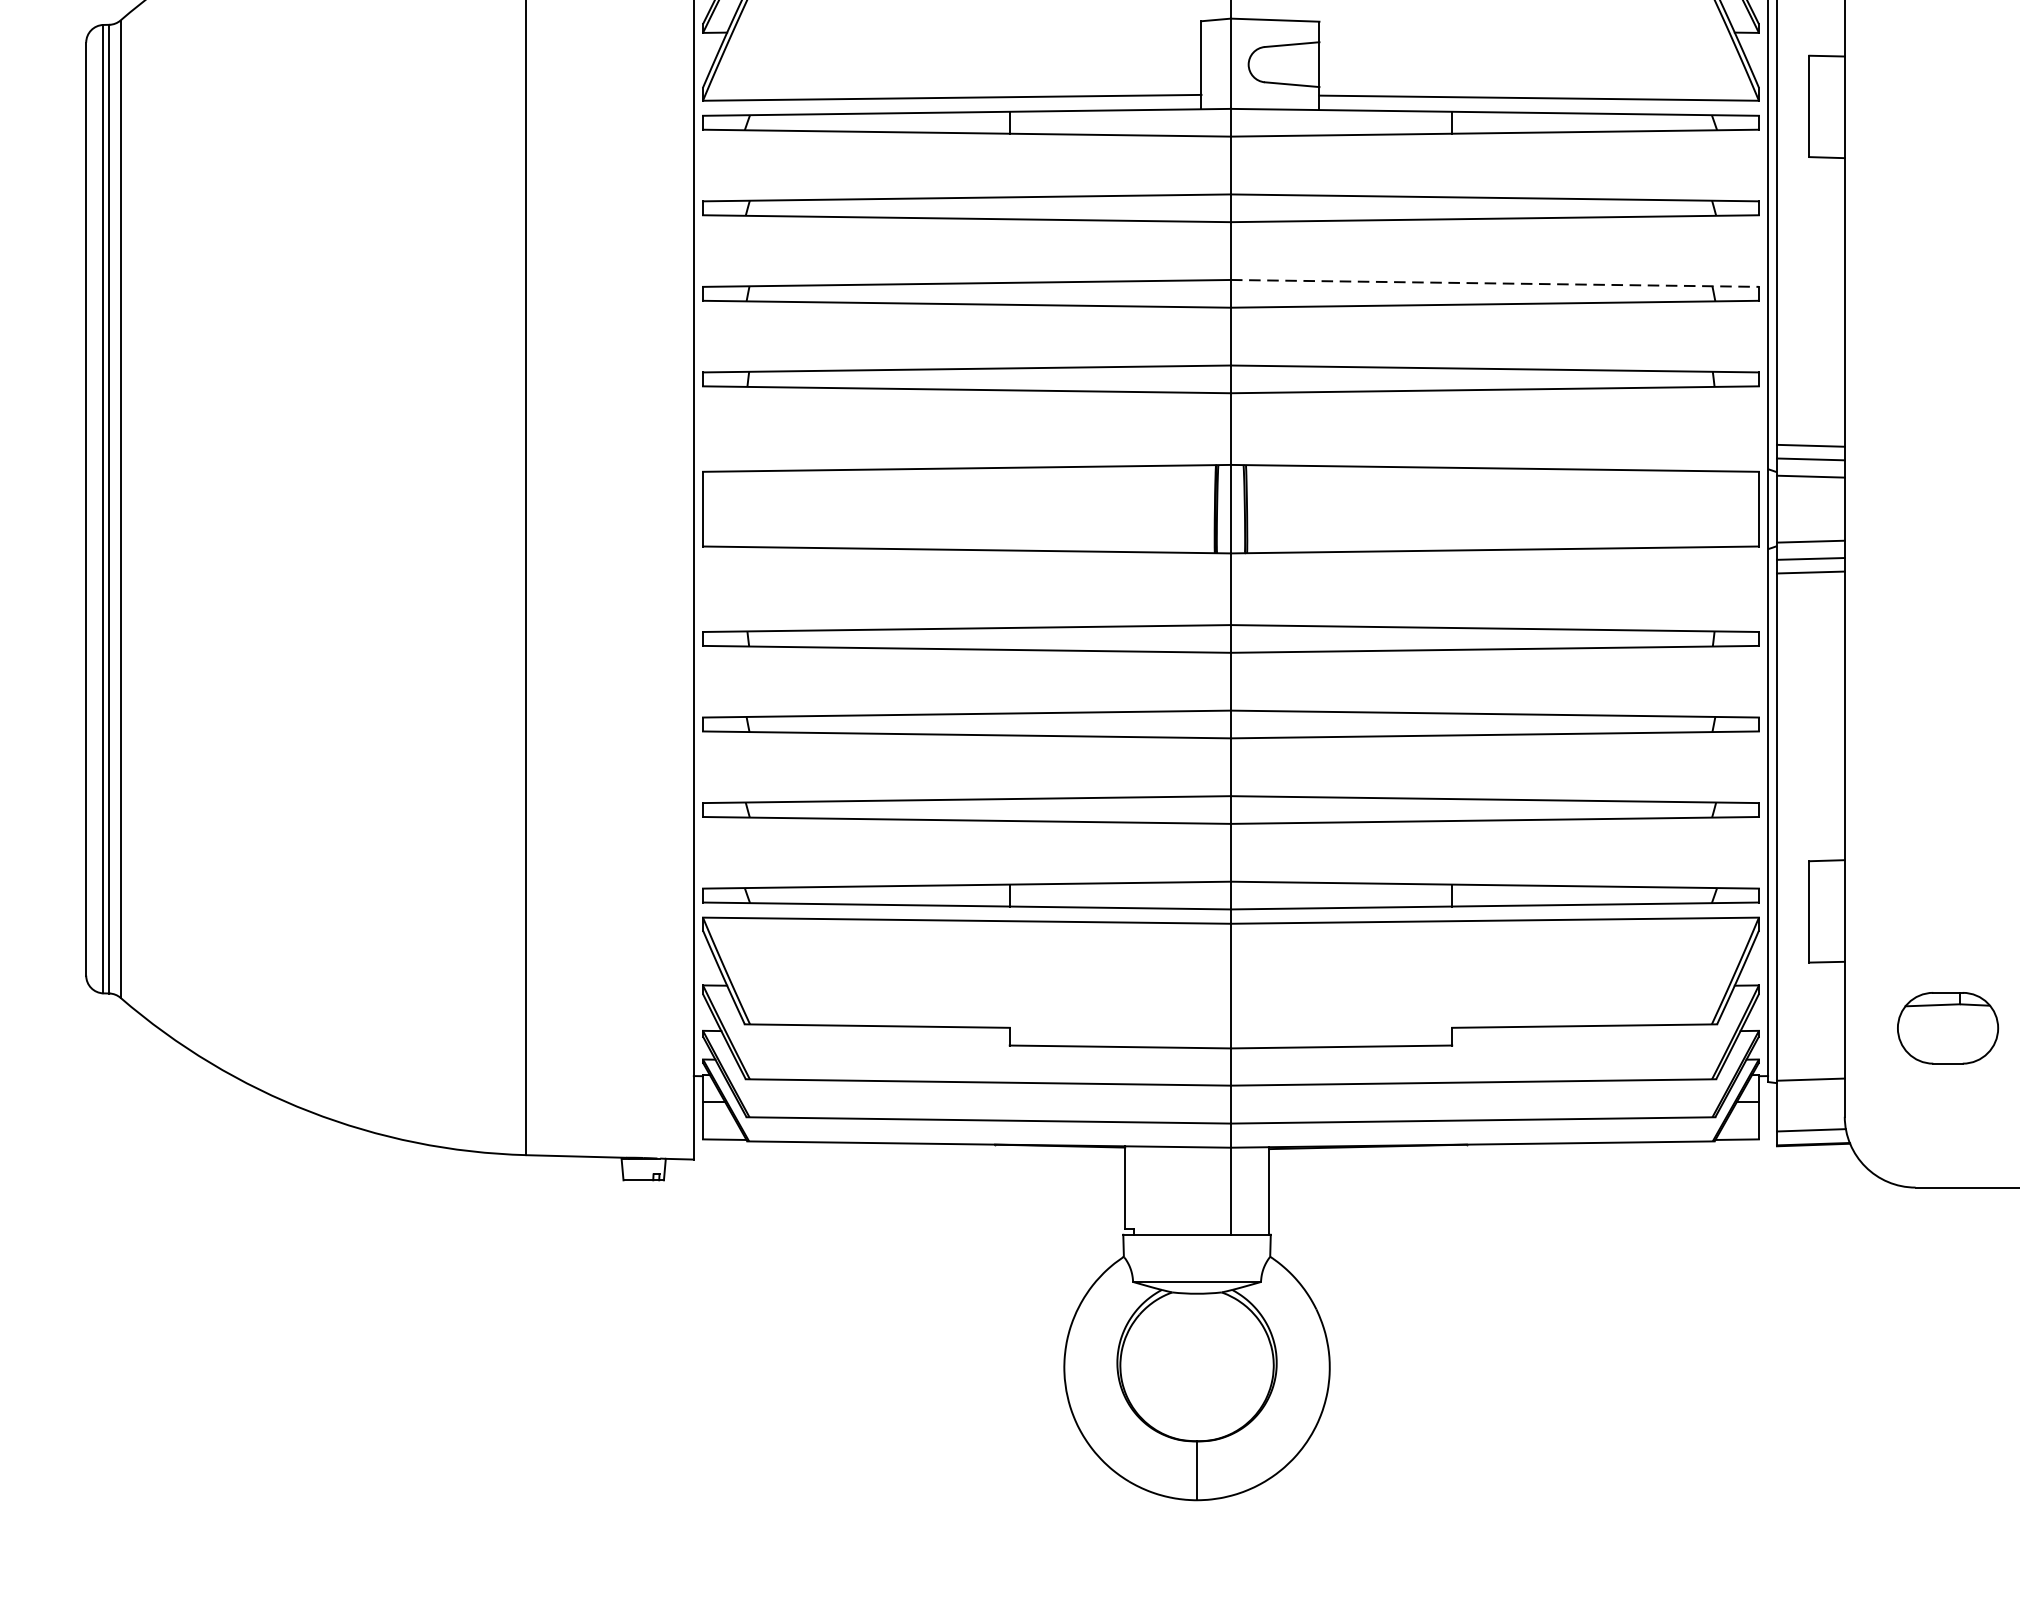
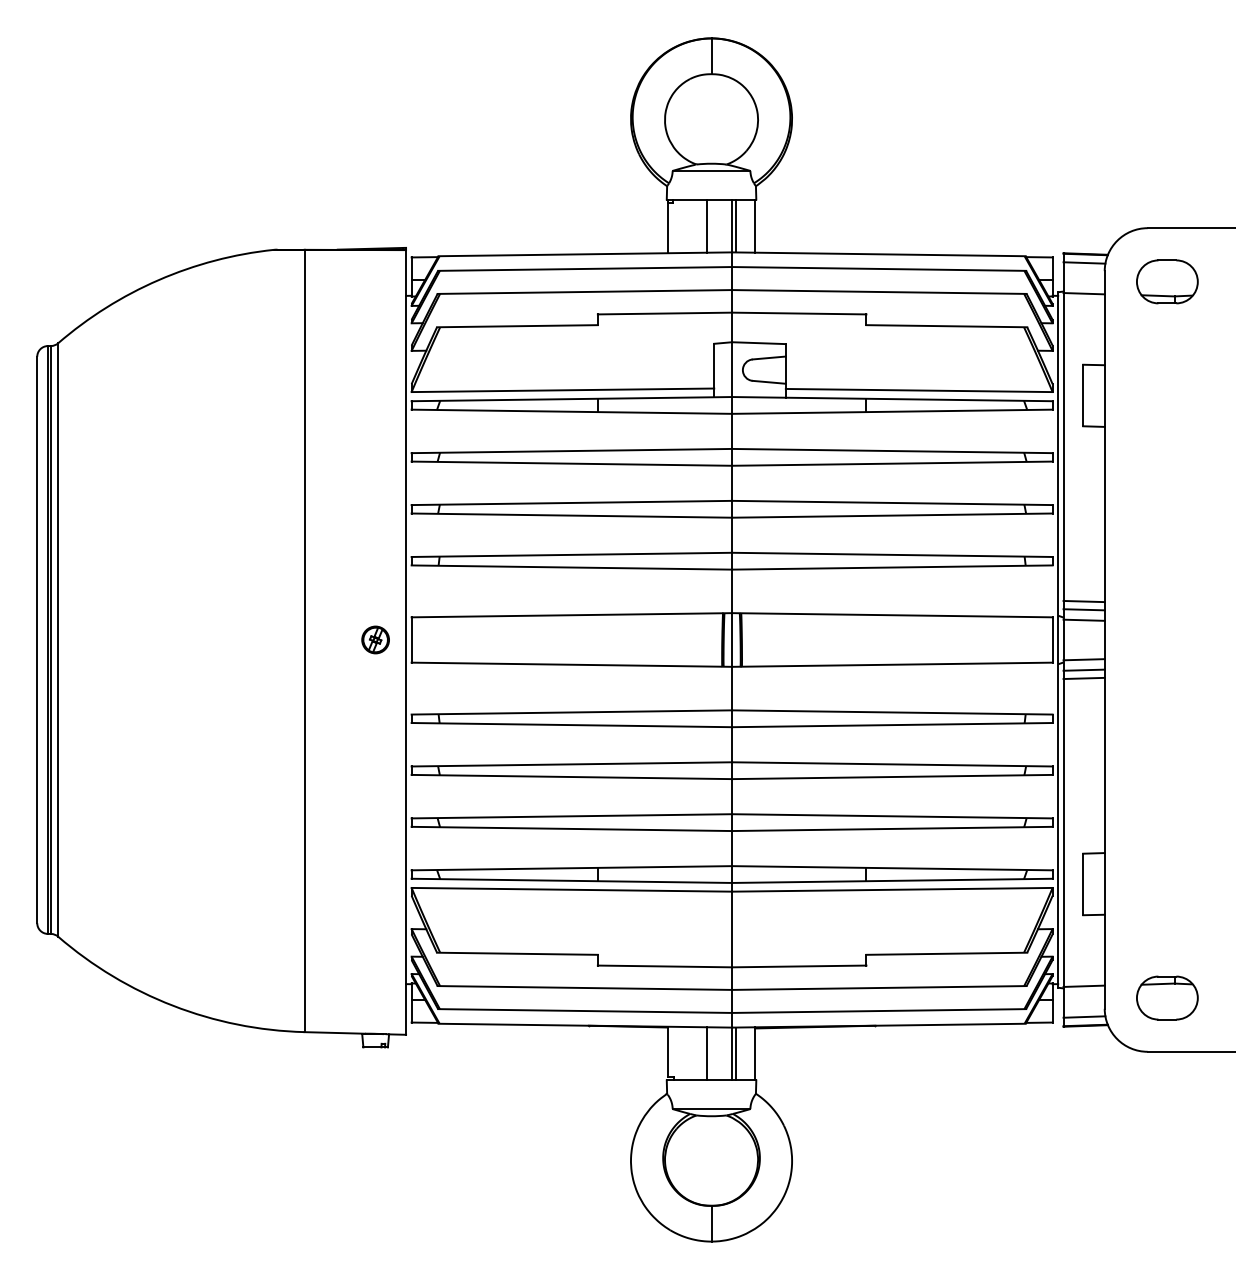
line: (1495, 282) -> (892, 502), dashed -> solid
part: (643, 508) -> (375, 639), added
part: (1948, 1027) -> (1167, 997), moved
line: (1188, 1190) -> (706, 1053), added
line: (1236, 1190) -> (735, 1053), added

